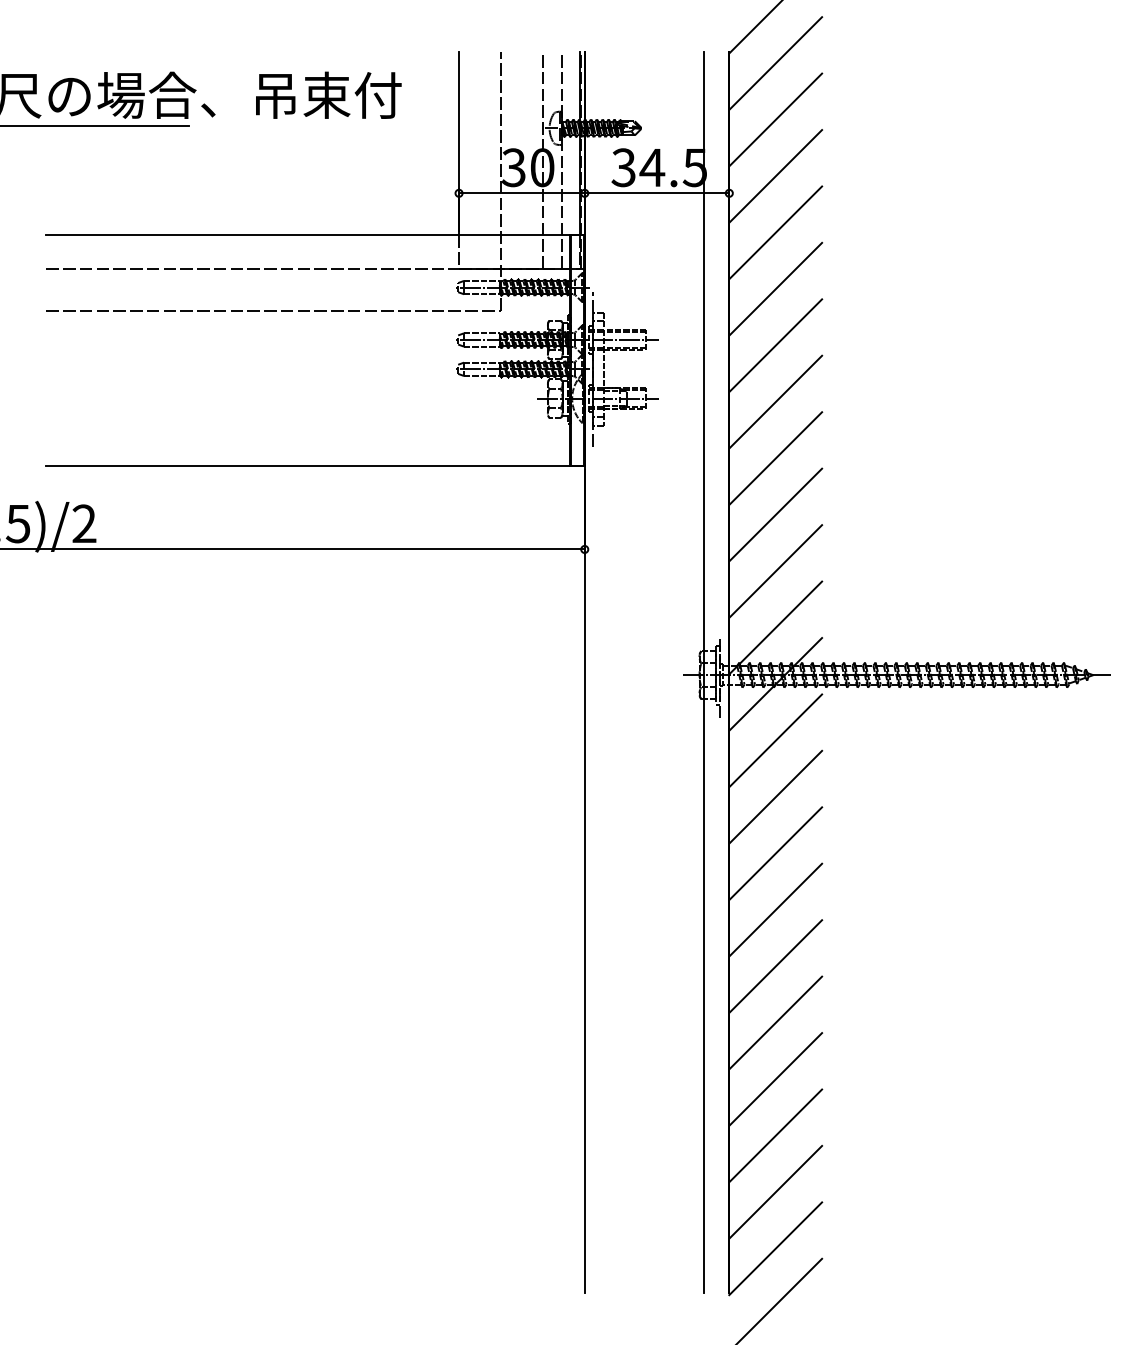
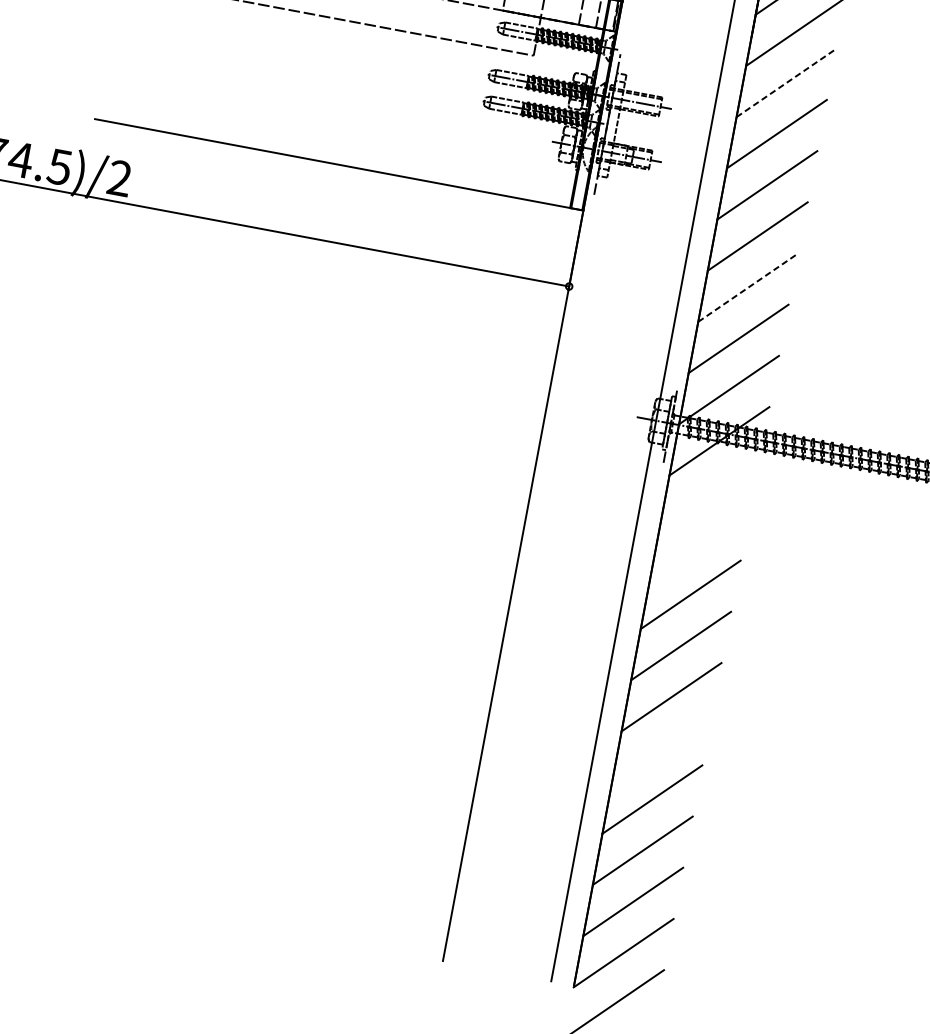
line: (775, 289) -> (786, 83), solid -> dashed
line: (775, 515) -> (747, 288), solid -> dashed
line: (775, 740) -> (709, 492), removed
line: (775, 796) -> (700, 542), removed
line: (775, 1022) -> (661, 747), removed

